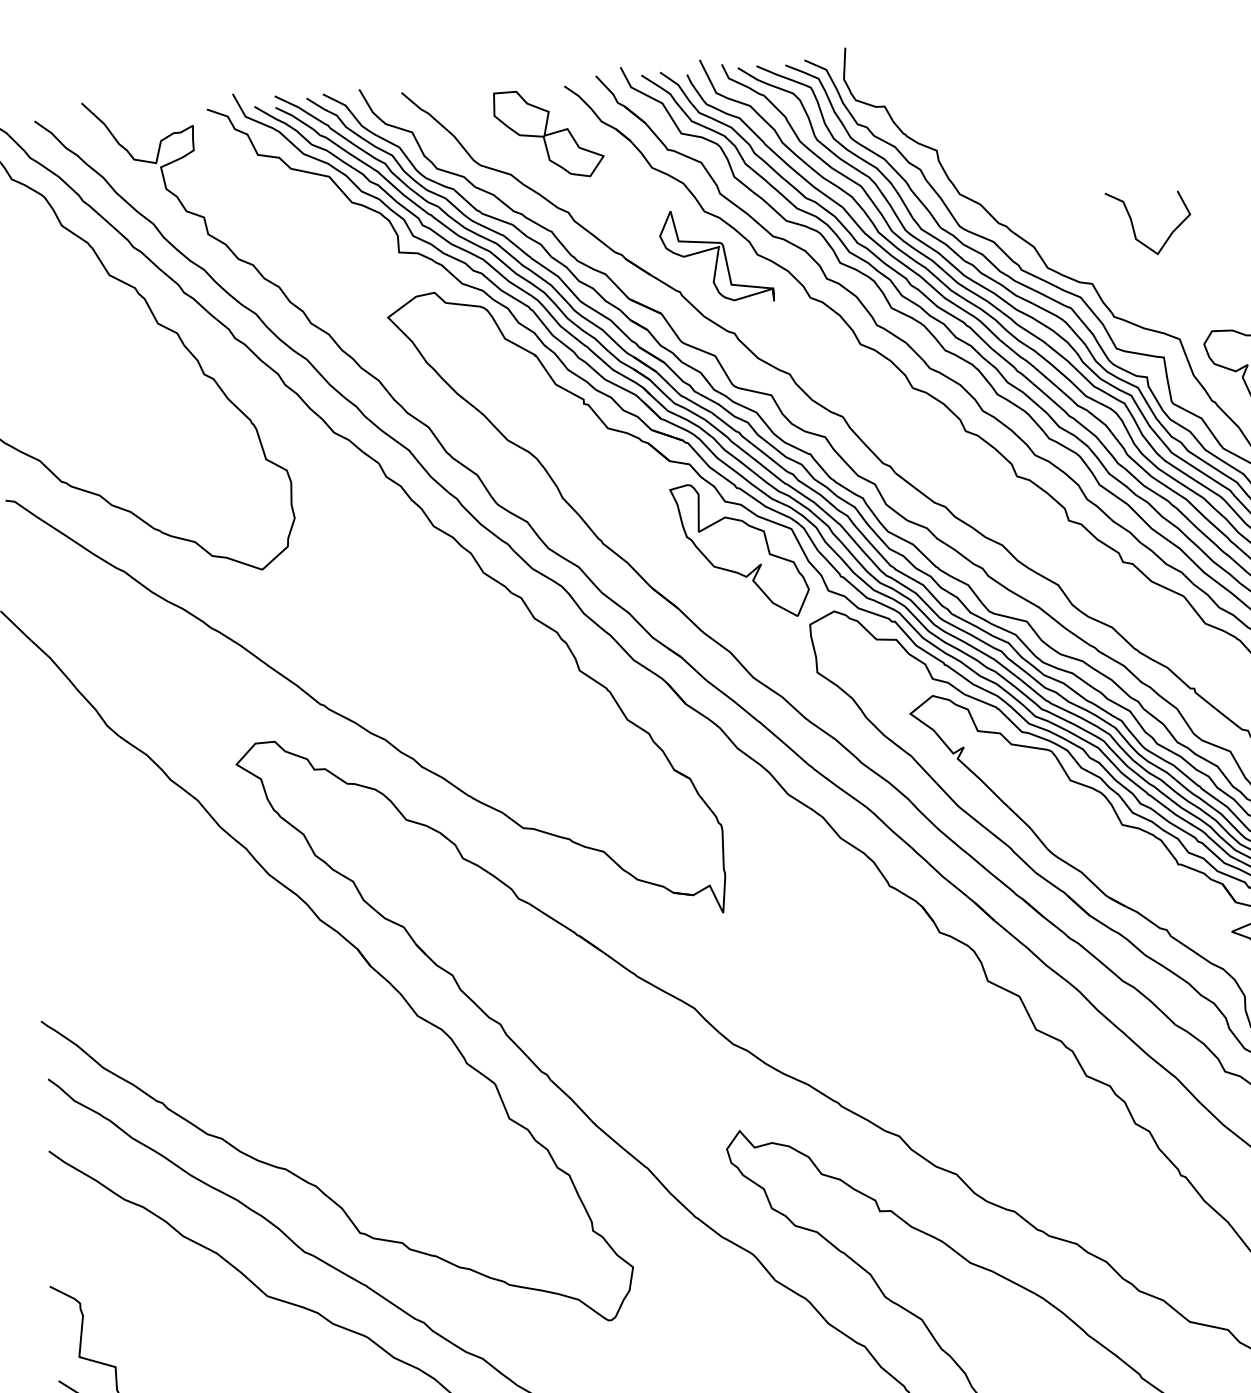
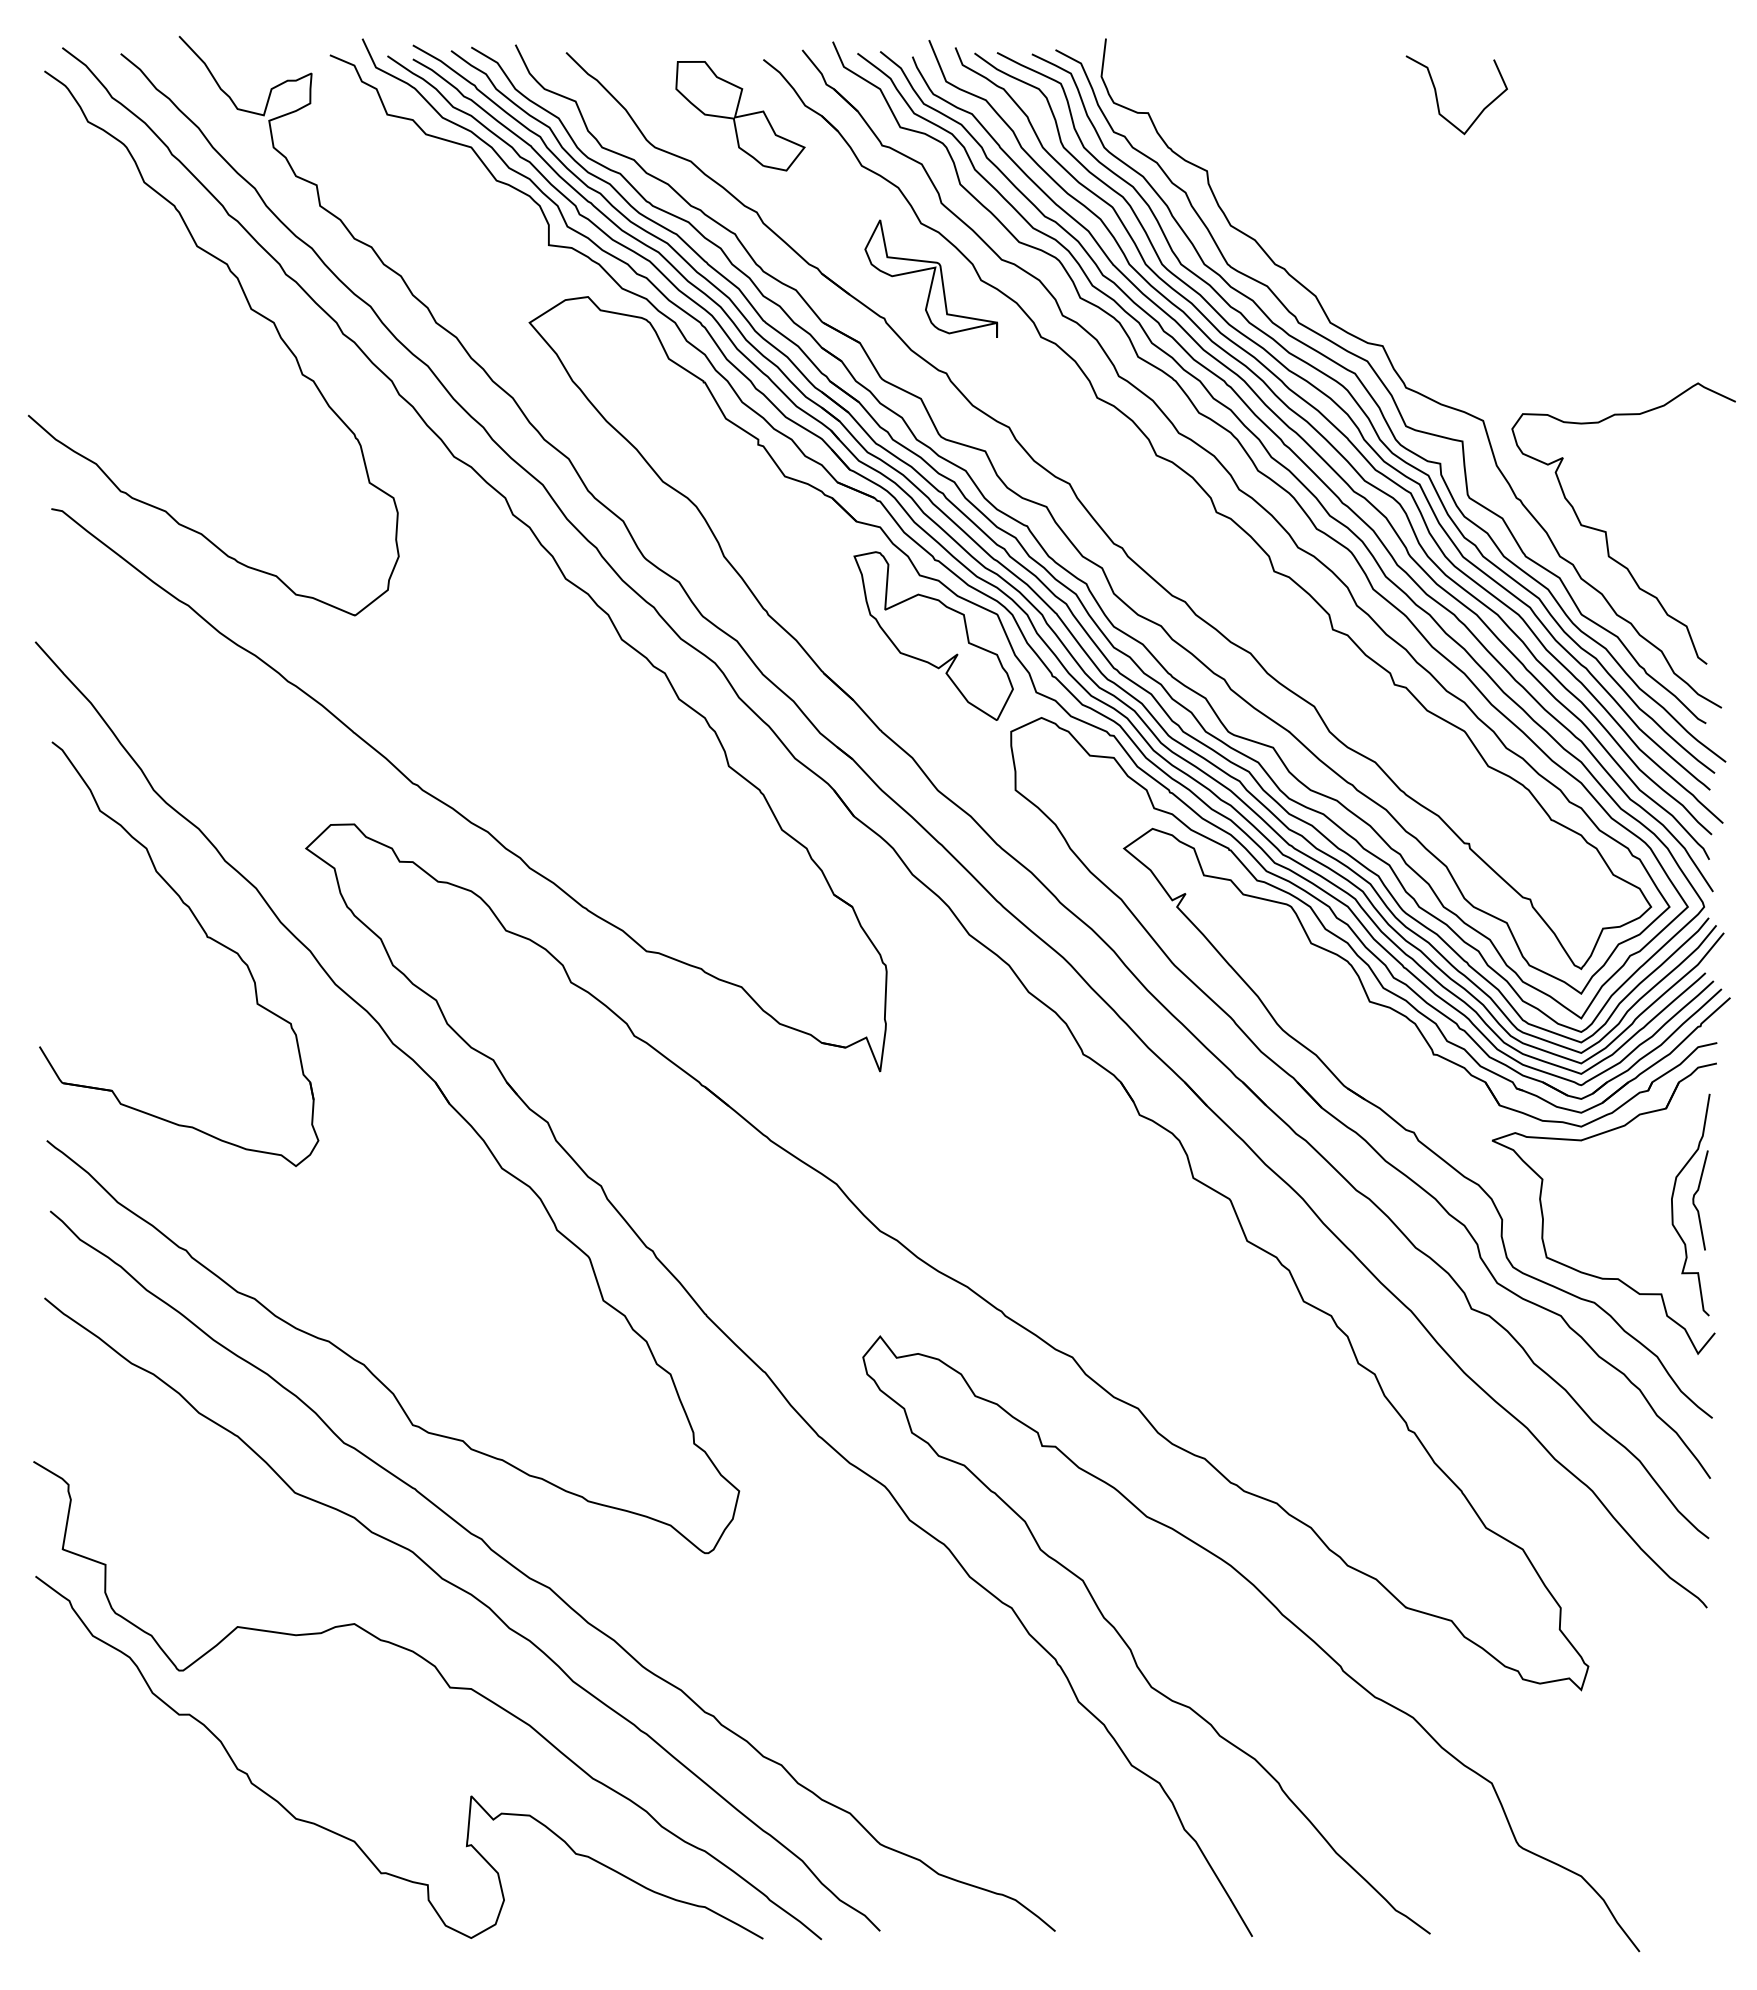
curve: (1134, 228) -> (1438, 101), moved
part: (159, 844) -> (206, 937), added

